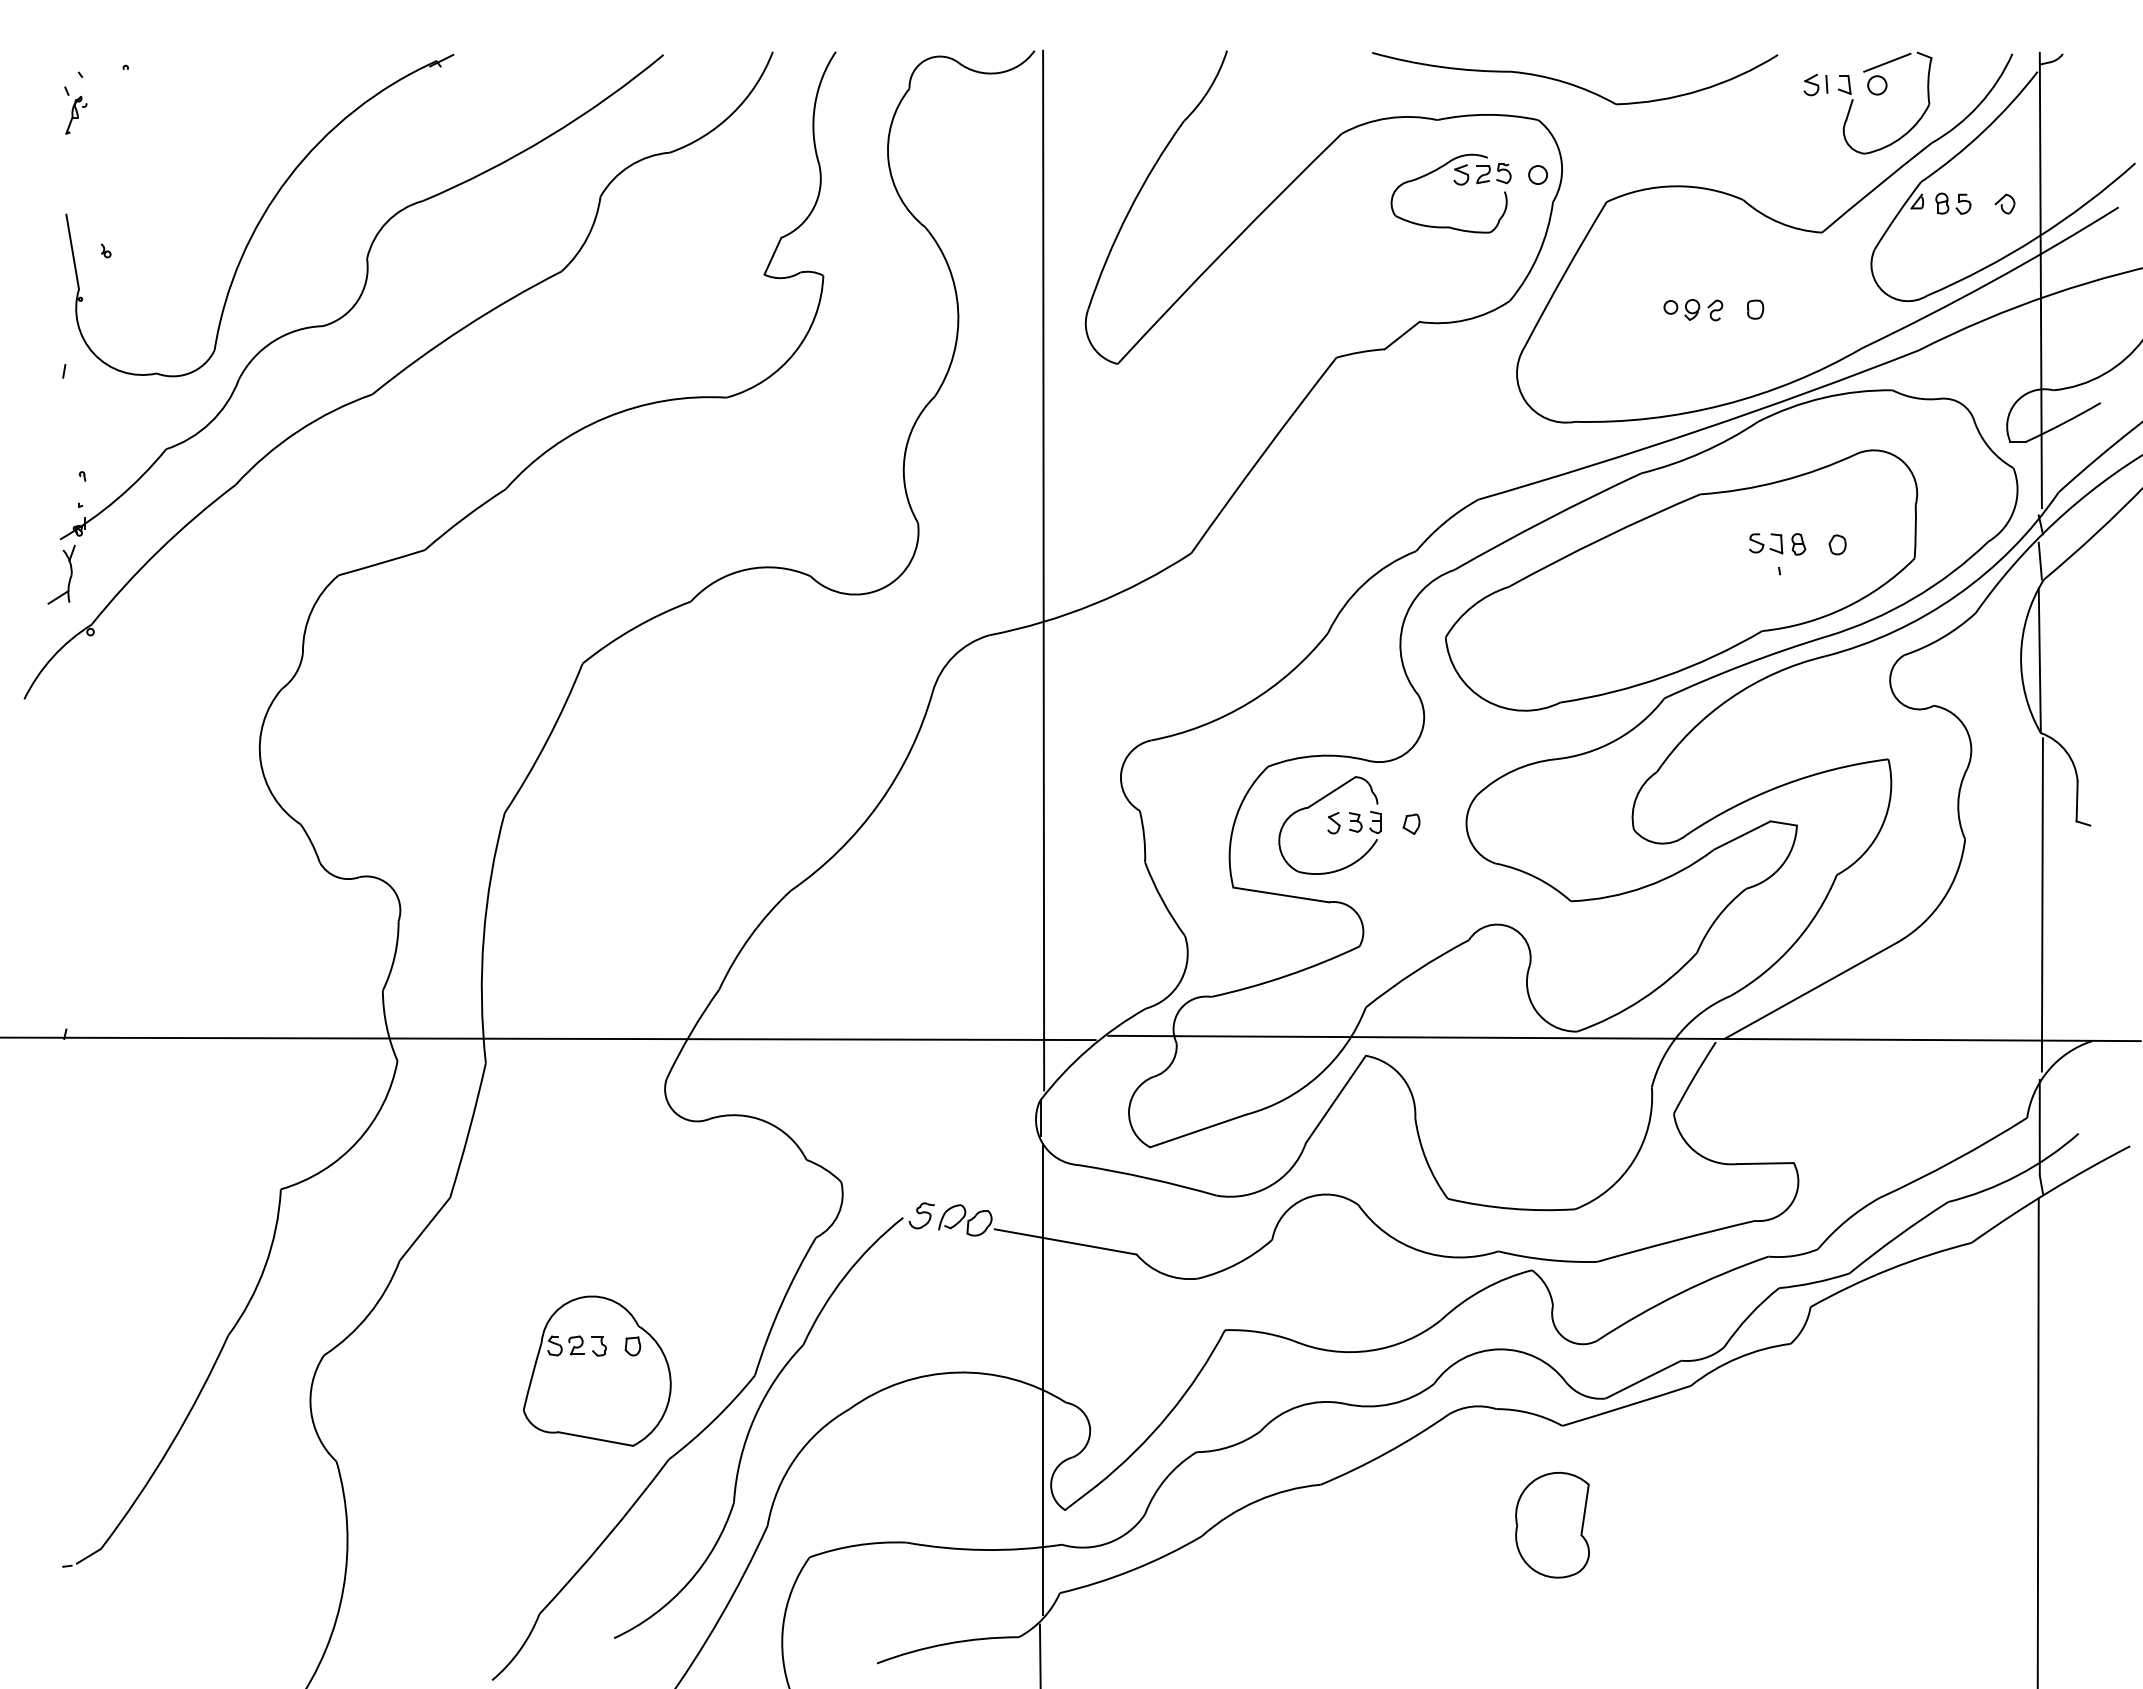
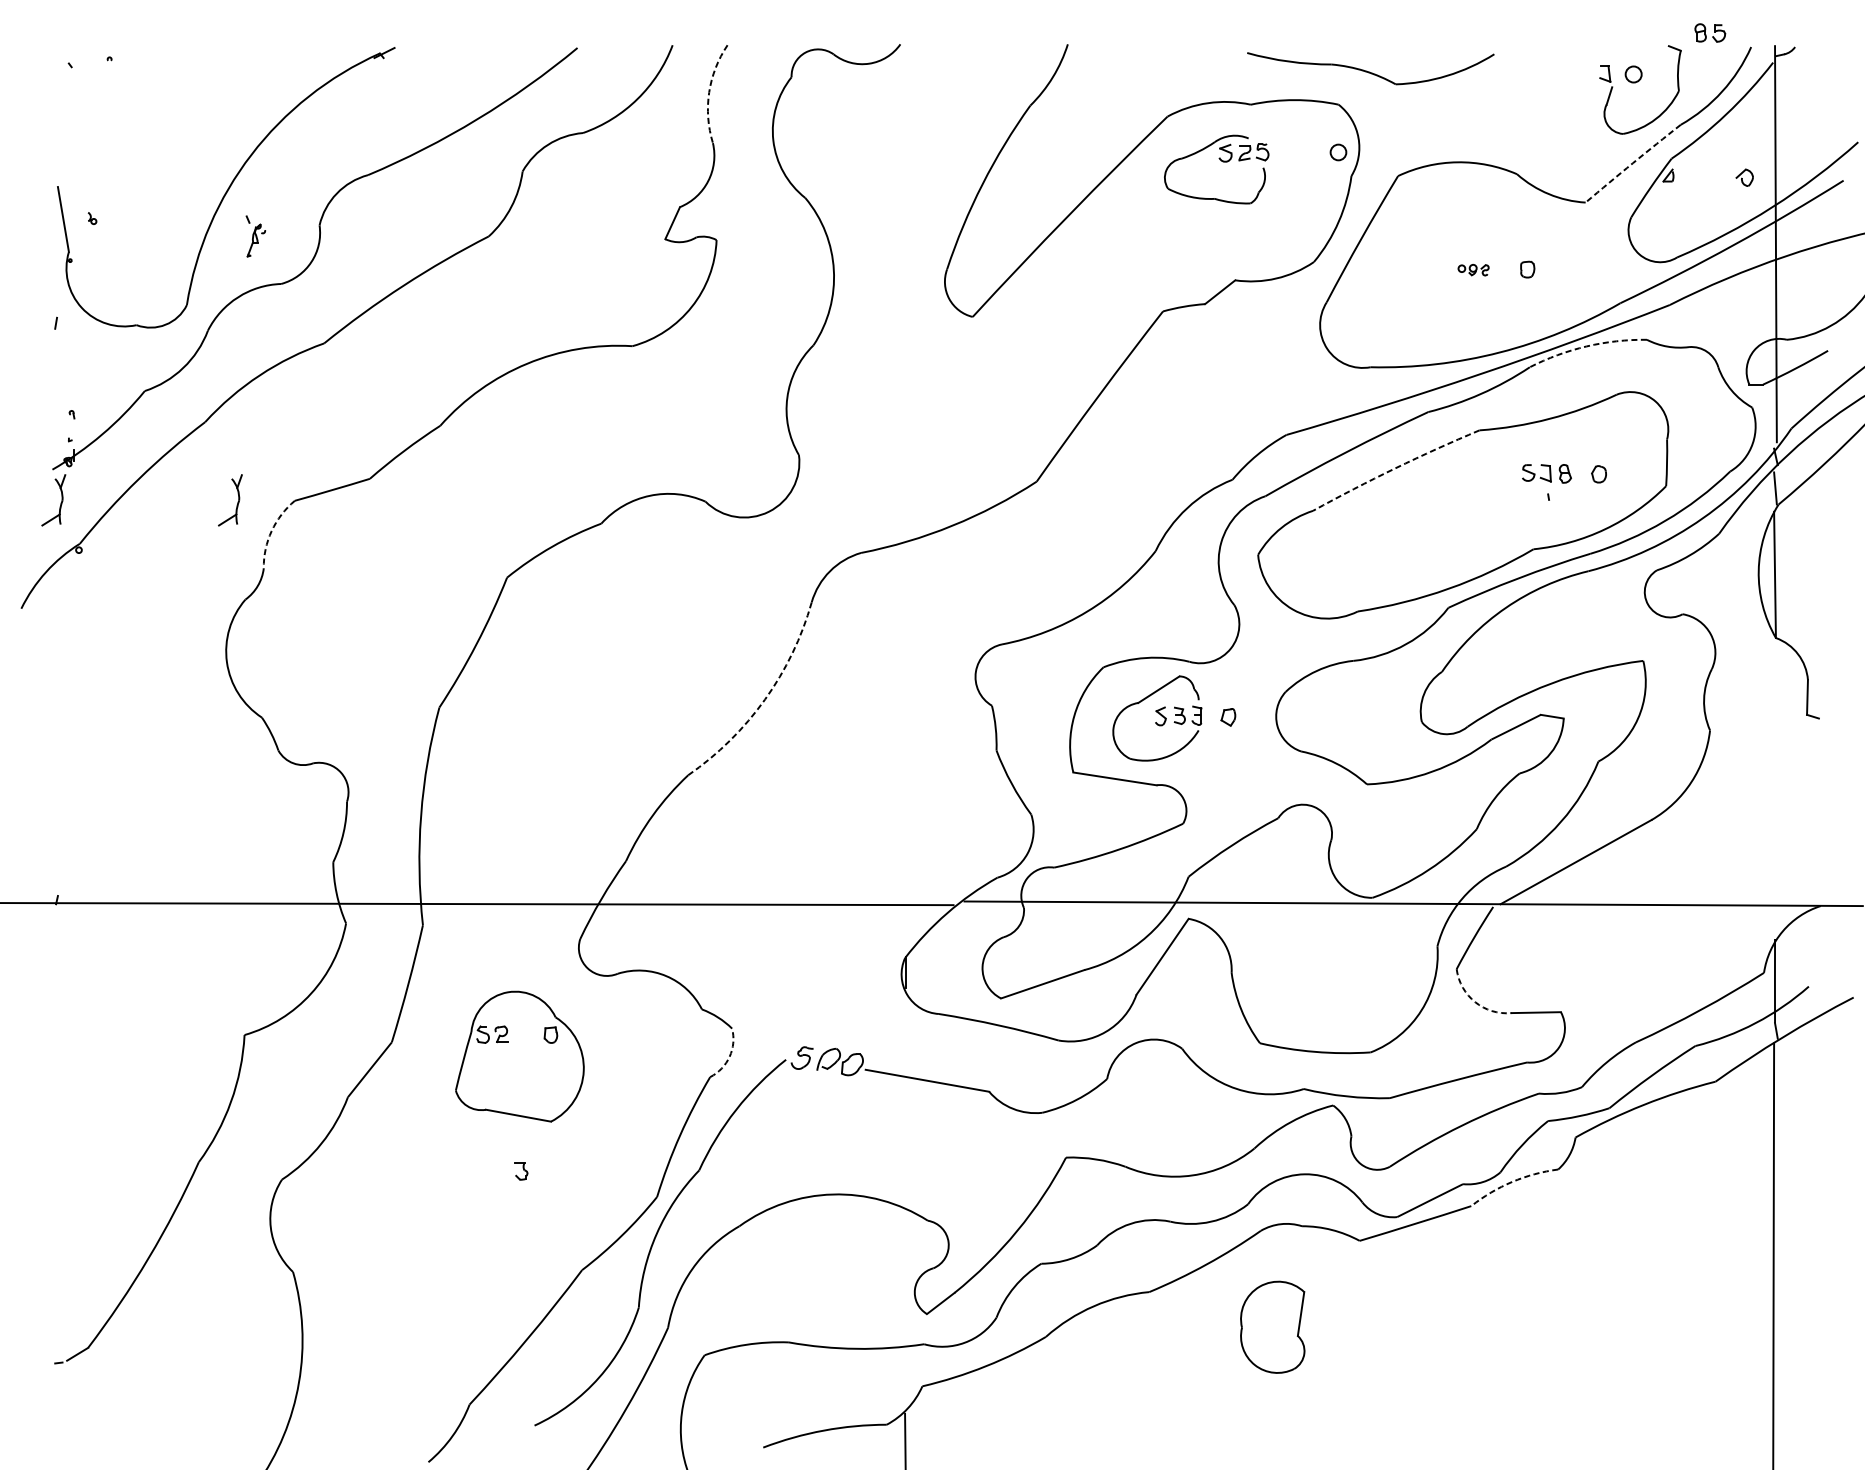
line: (1887, 62) -> (1642, 54), removed
part: (1575, 78) -> (1371, 68), size x0.7
part: (1815, 84) -> (1579, 73), removed
arc: (814, 106) -> (708, 92), solid -> dashed
part: (75, 110) -> (255, 236), moved
part: (1456, 184) -> (1221, 161), moved
arc: (1876, 187) -> (1632, 163), solid -> dashed
part: (1953, 203) -> (1710, 32), moved
part: (1693, 310) -> (1473, 270), size x0.6
arc: (1823, 397) -> (1586, 346), solid -> dashed
arc: (1603, 538) -> (1395, 468), solid -> dashed
line: (1043, 570) -> (908, 496), removed
part: (272, 577) -> (237, 502), added
arc: (312, 610) -> (272, 531), solid -> dashed
arc: (879, 803) -> (765, 699), solid -> dashed
line: (2041, 904) -> (1776, 787), removed
arc: (1695, 1151) -> (1475, 1002), solid -> dashed
arc: (838, 1214) -> (729, 1056), solid -> dashed
arc: (1737, 1358) -> (1511, 1182), solid -> dashed
part: (597, 1370) -> (520, 1056), moved
line: (1043, 1379) -> (908, 1200), removed
part: (1552, 1524) -> (1272, 1326), moved

